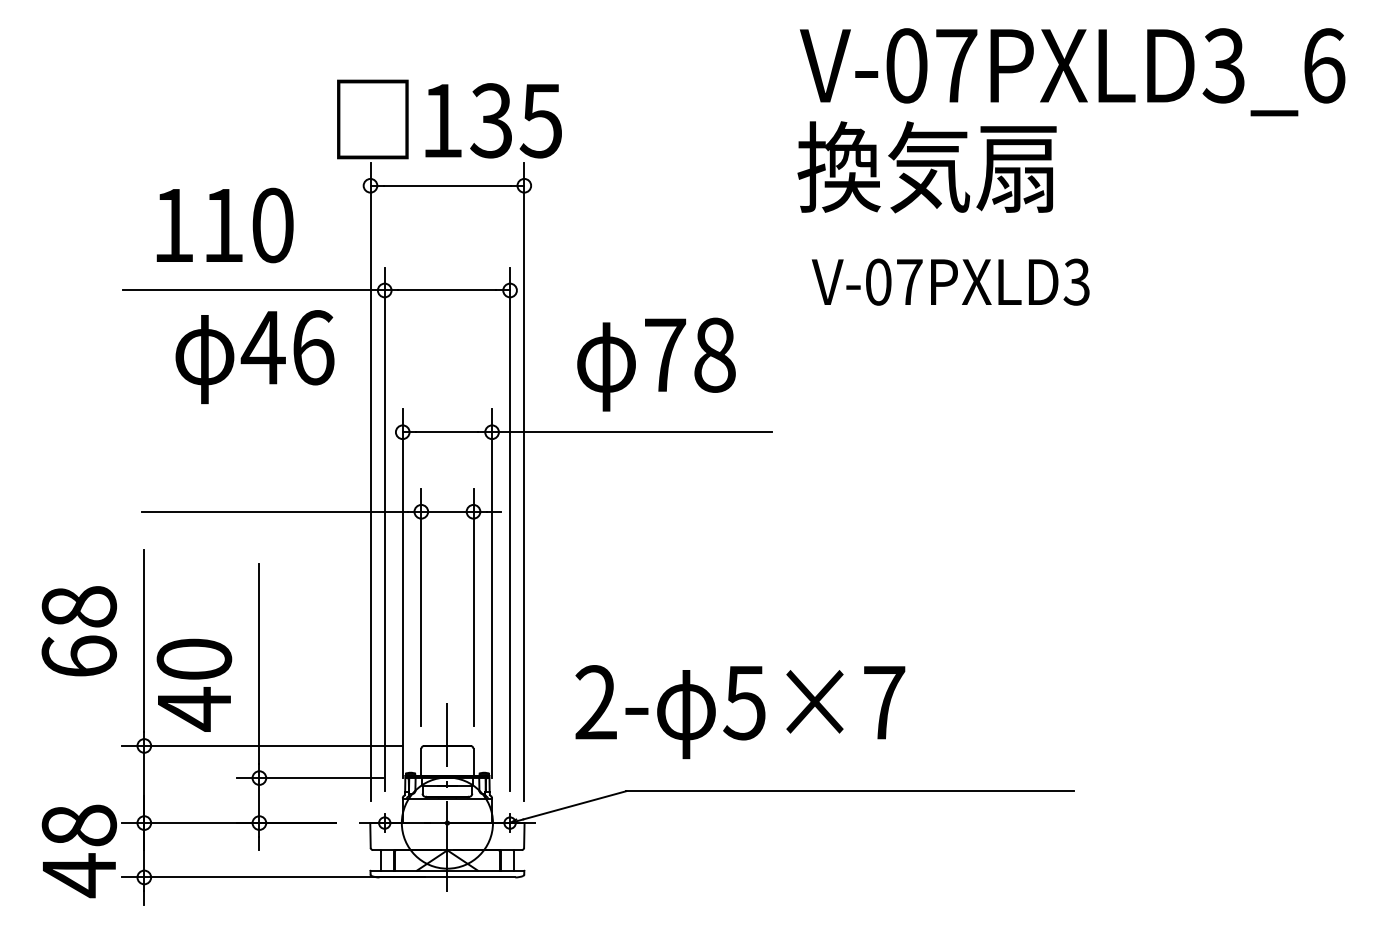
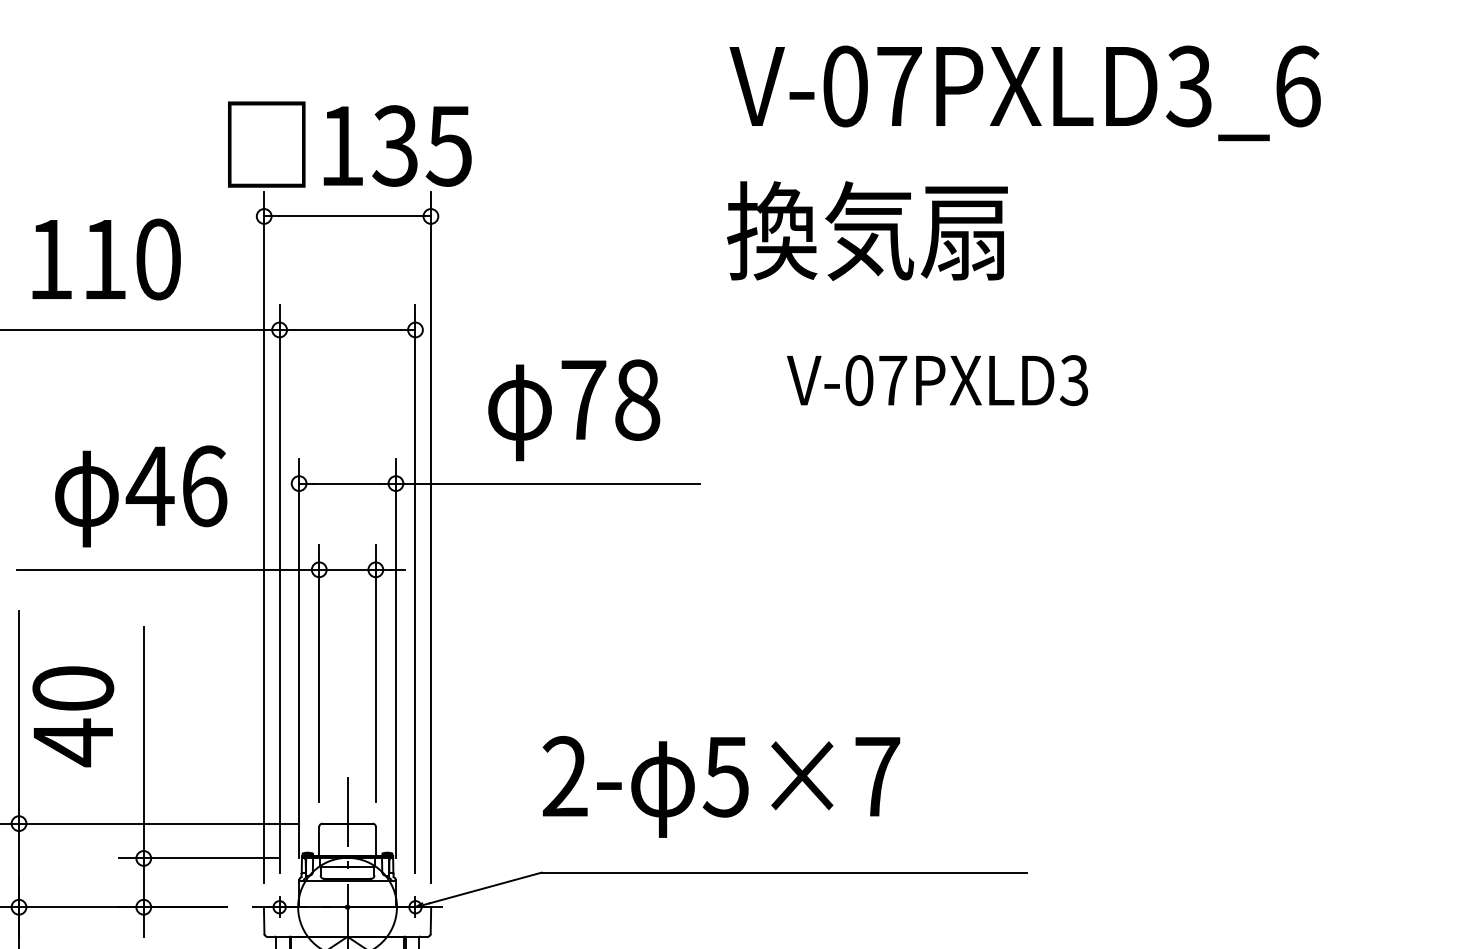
text: (926, 167) -> (866, 231), moved
text: (950, 281) -> (937, 379), moved
text: (254, 357) -> (140, 496), moved
text: (194, 684) -> (73, 715), moved
text: (740, 712) -> (721, 787), moved

